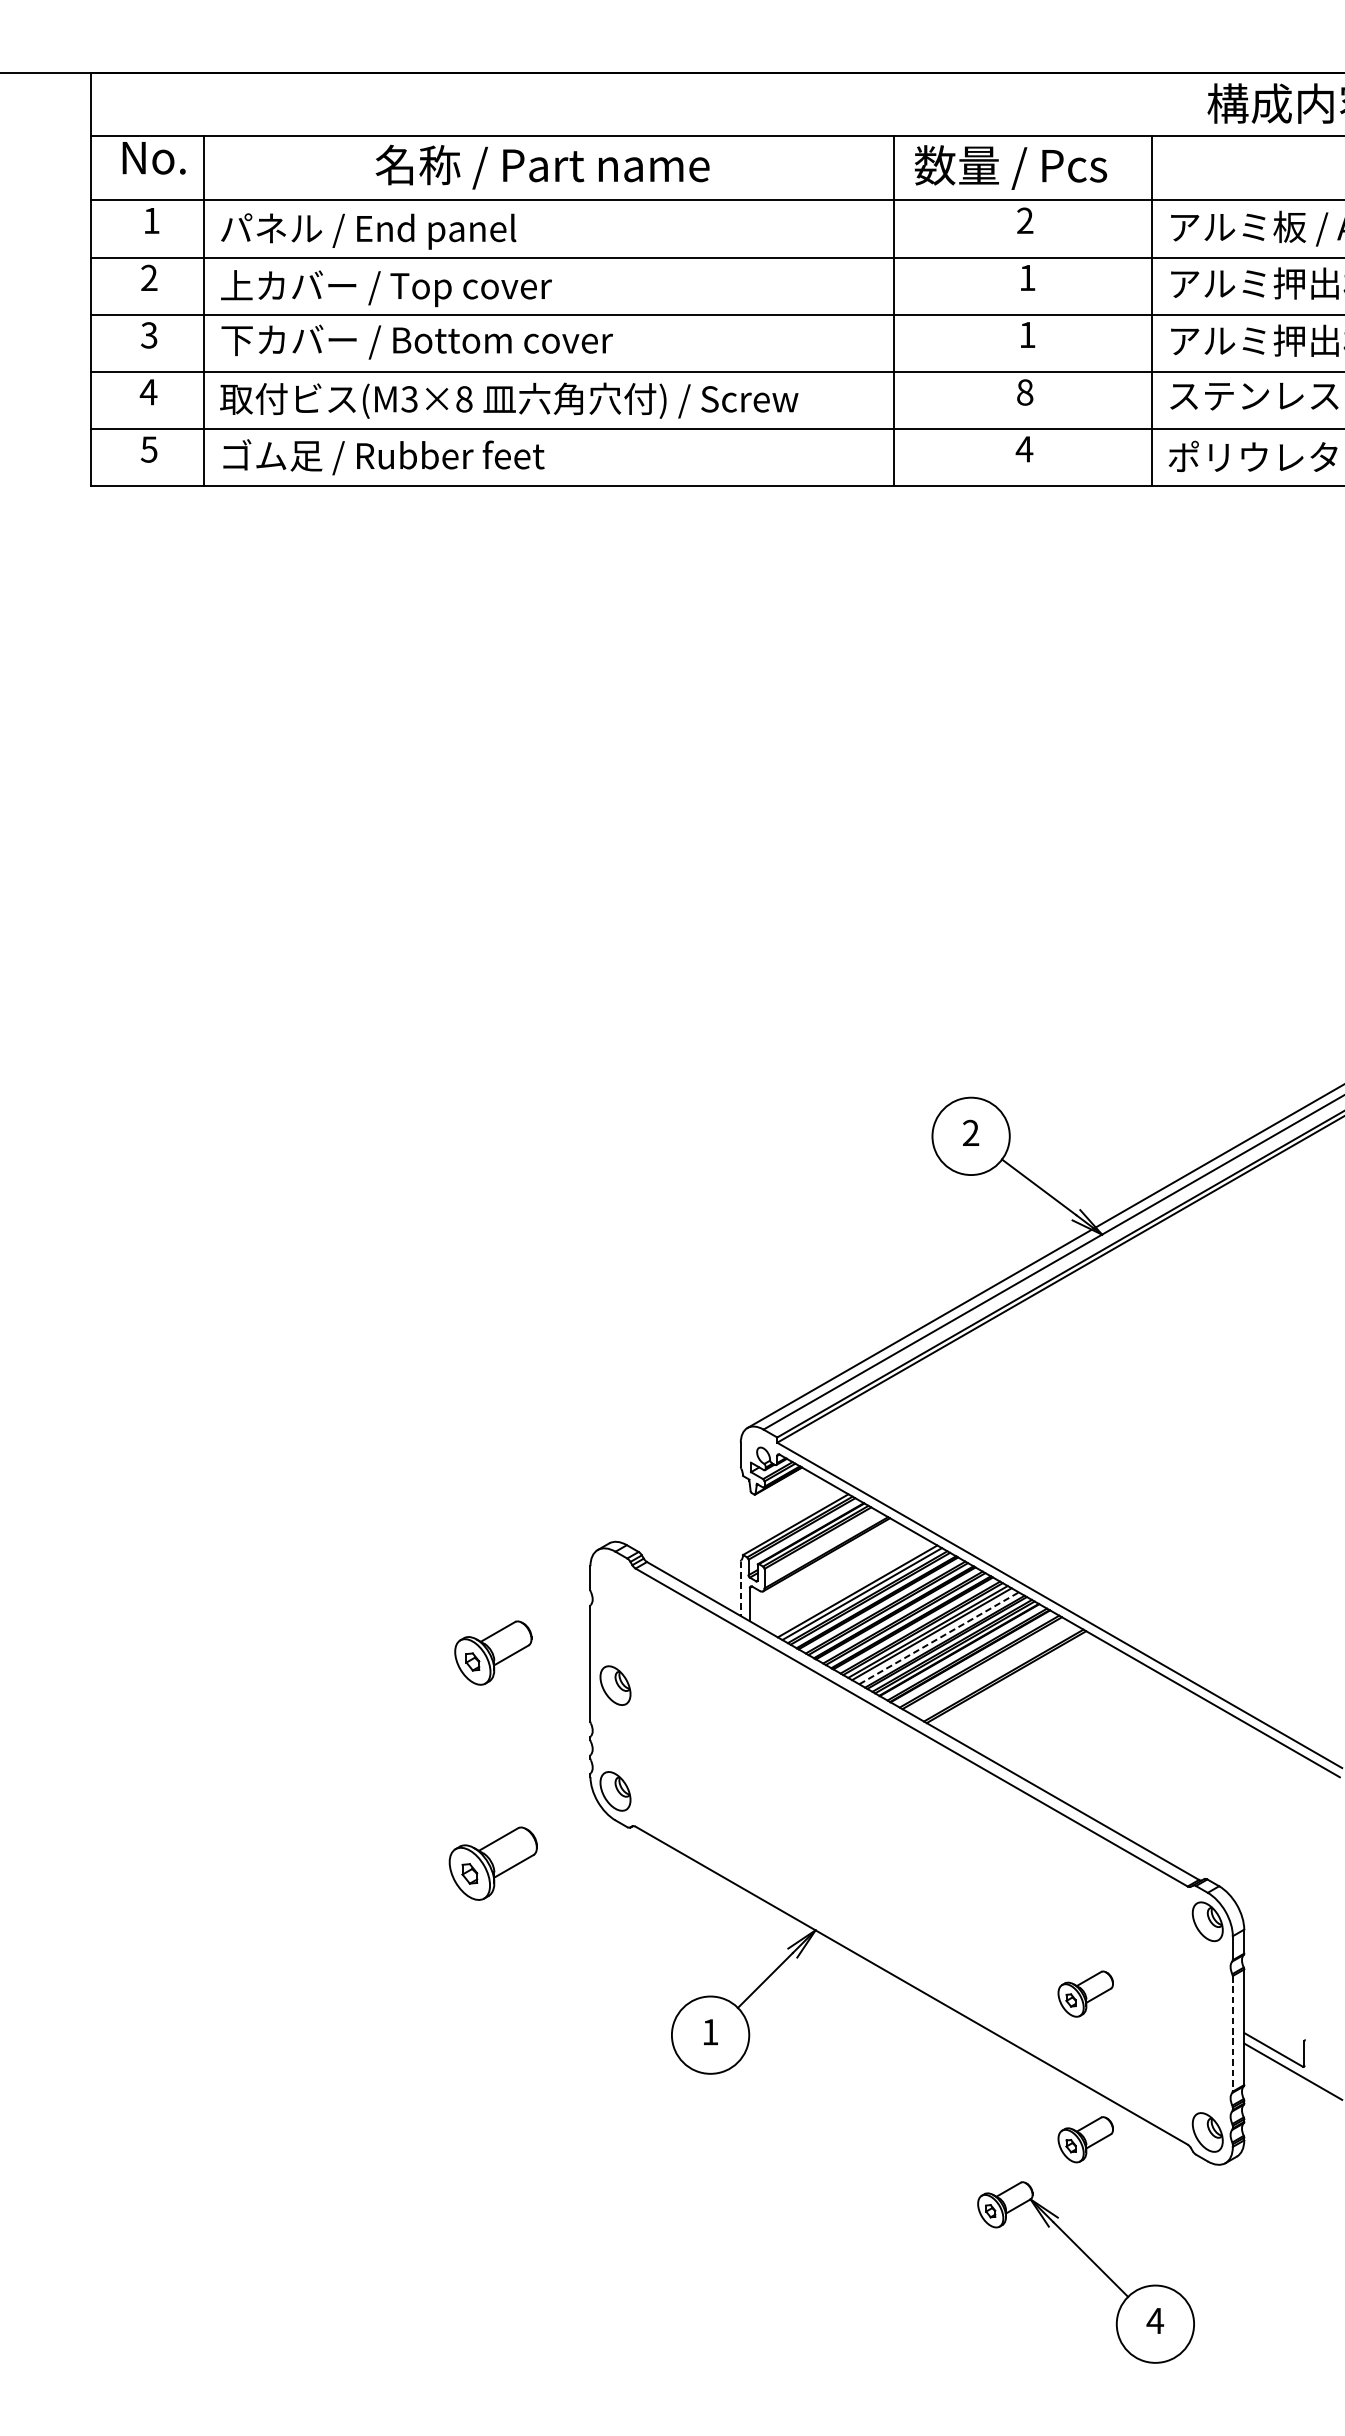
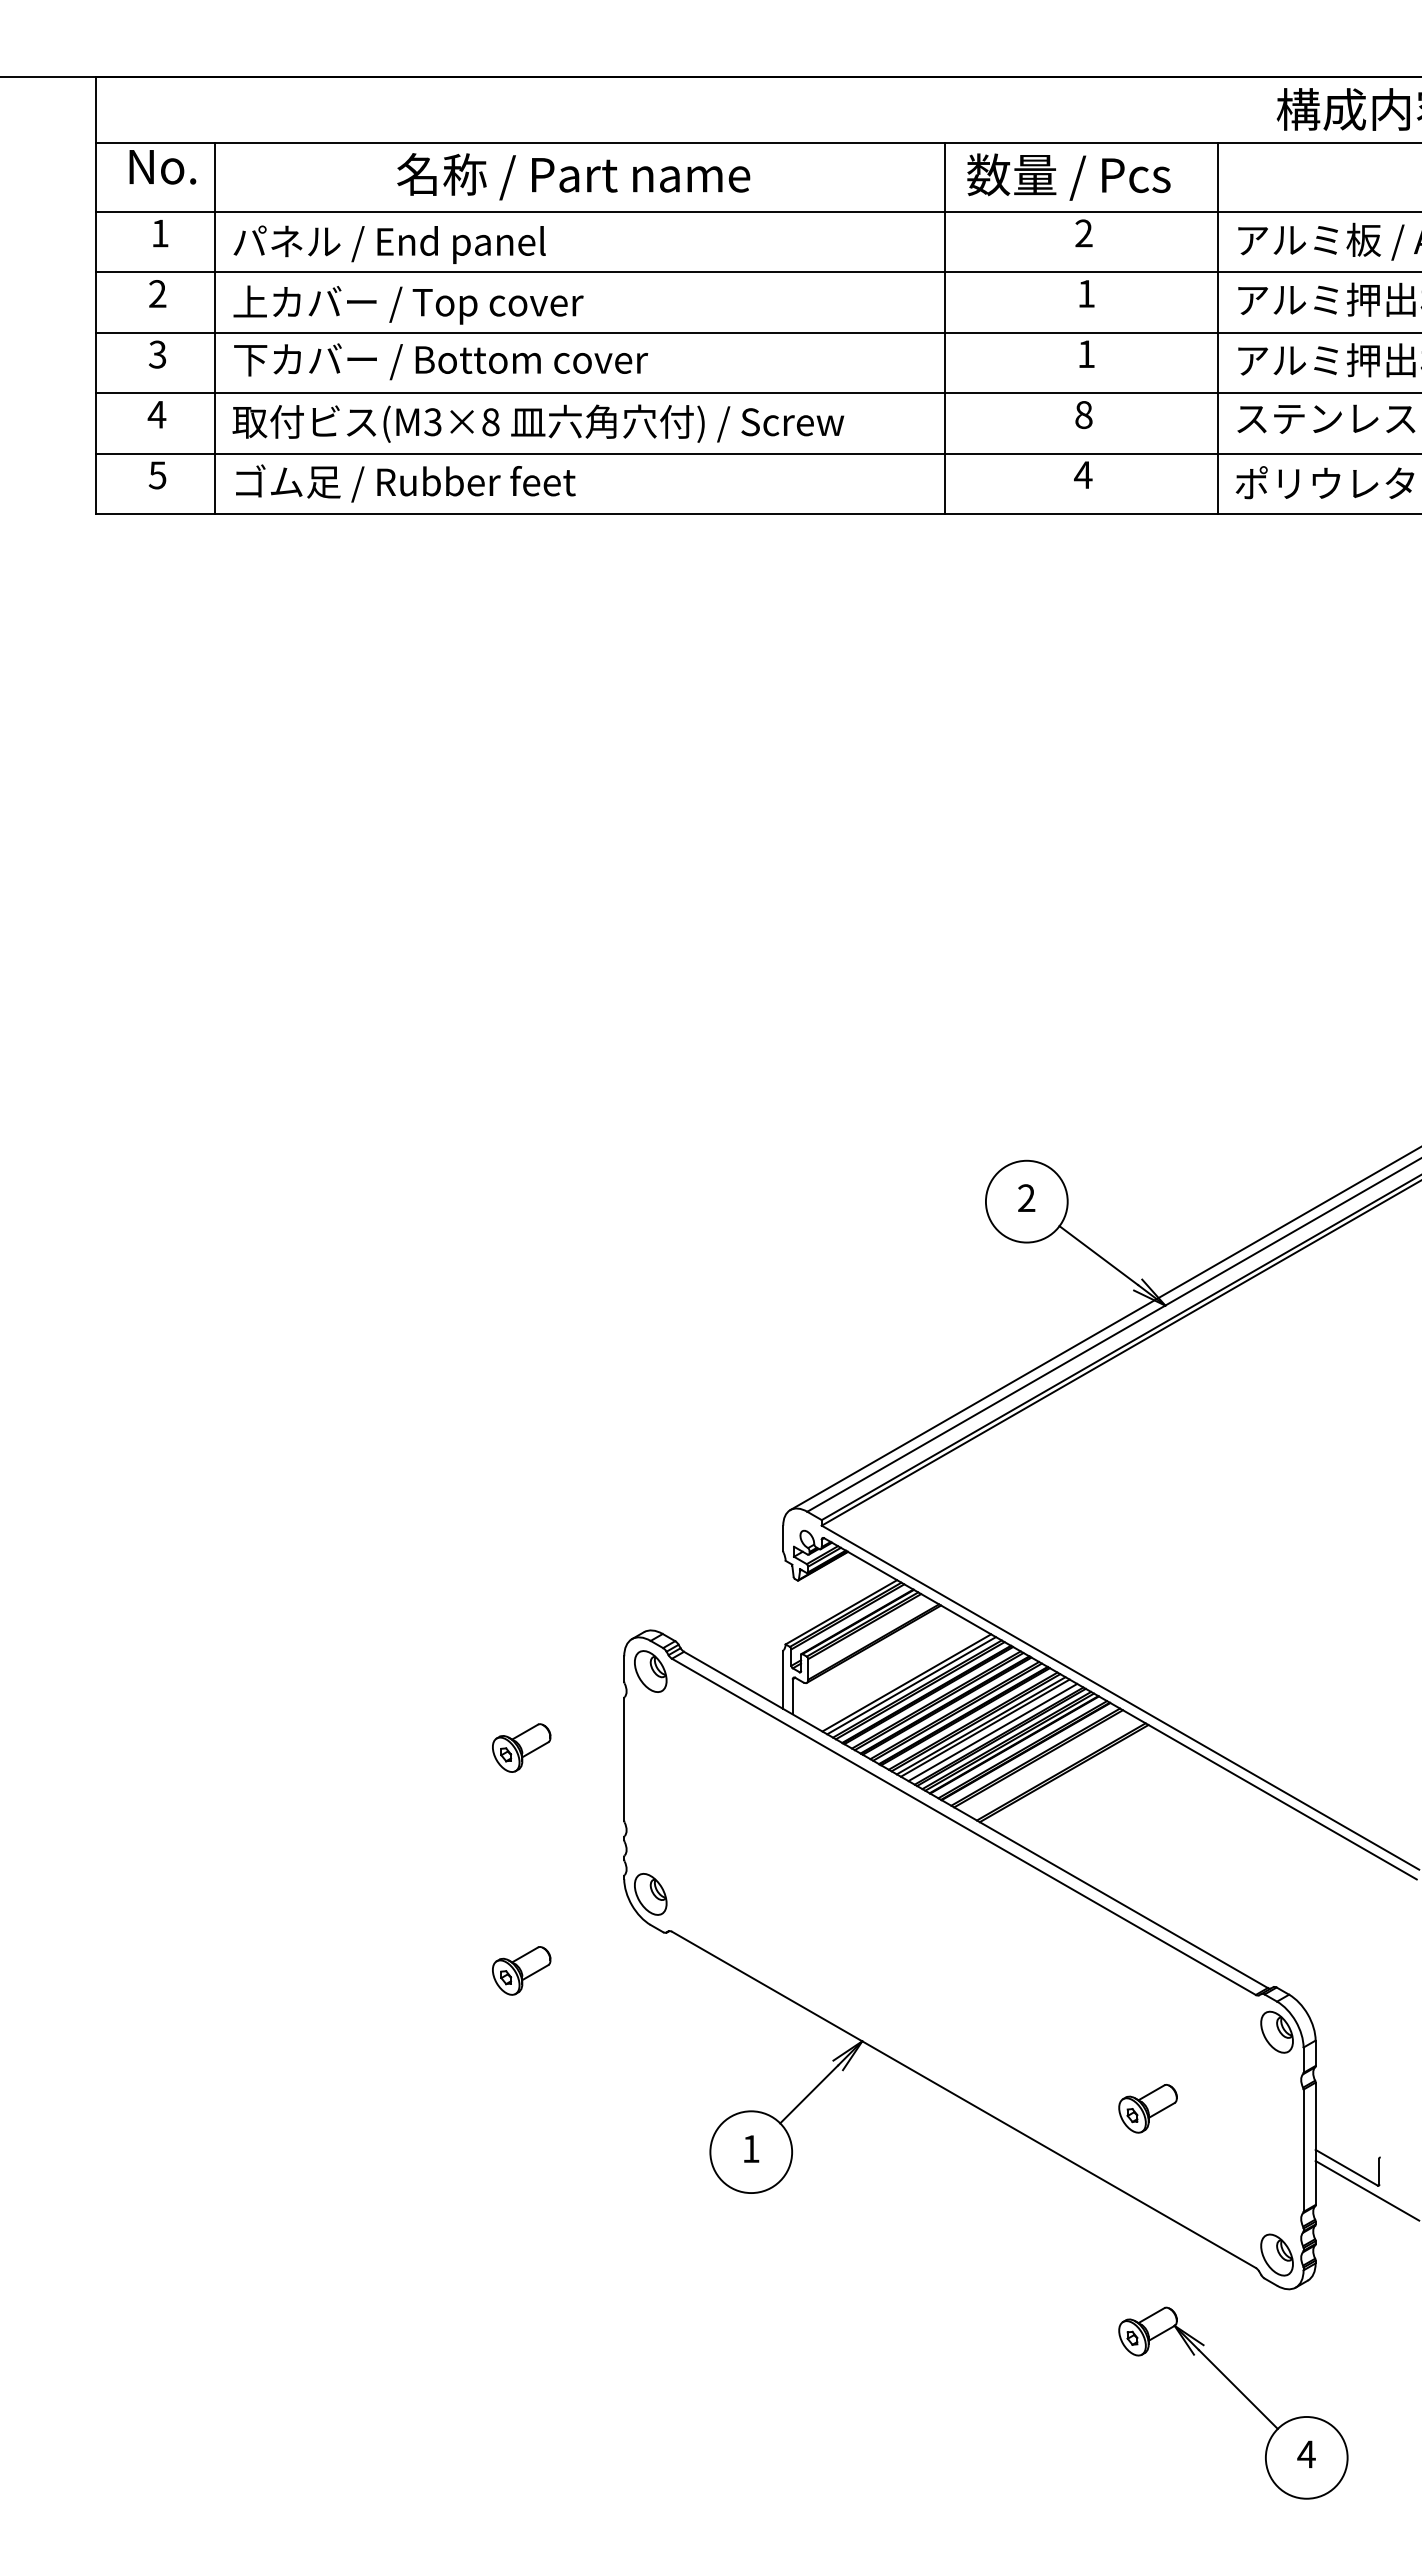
line: (741, 1589) -> (783, 1680), dashed -> solid
line: (939, 1638) -> (993, 1732), dashed -> solid
part: (493, 1652) -> (521, 1747), size x0.71
part: (615, 1685) -> (650, 1671), moved
part: (493, 1863) -> (521, 1970), size x0.62
line: (1232, 2034) -> (1303, 2151), dashed -> solid
part: (1085, 2139) -> (1147, 2262), removed
part: (1093, 2263) -> (1241, 2393), moved

